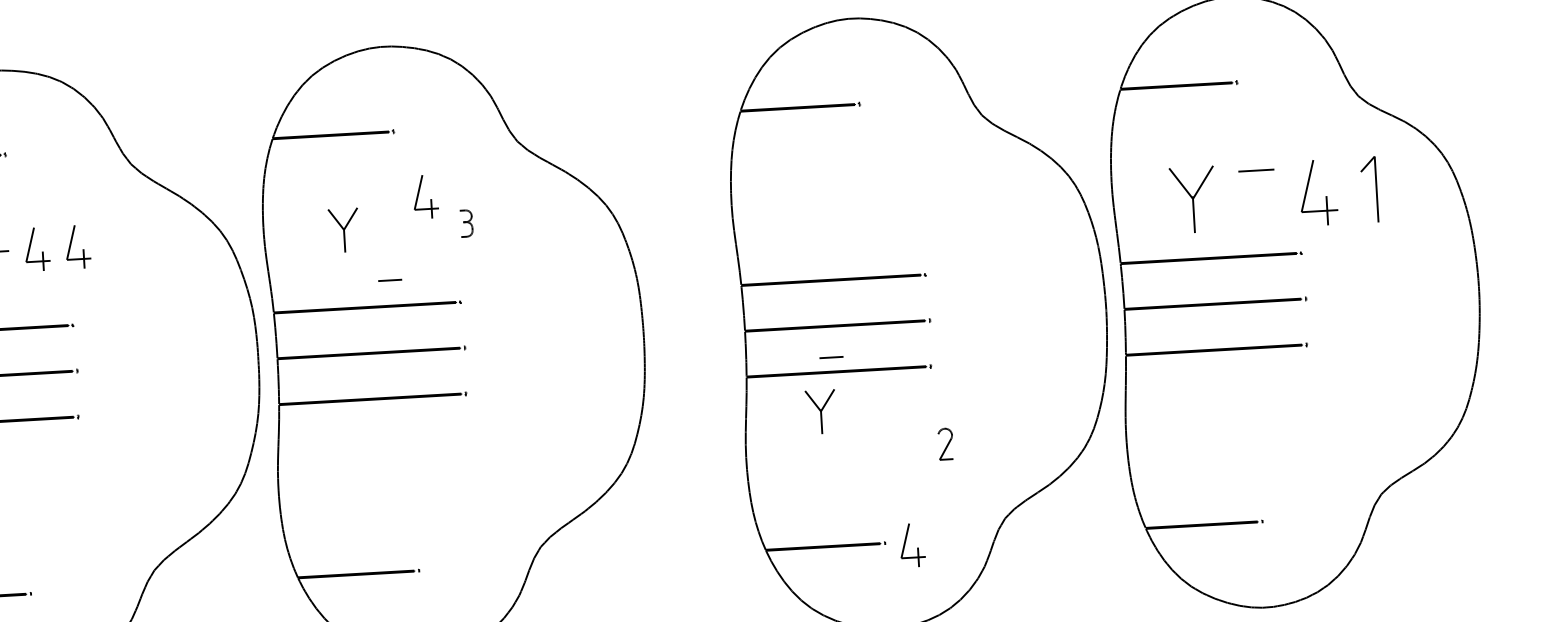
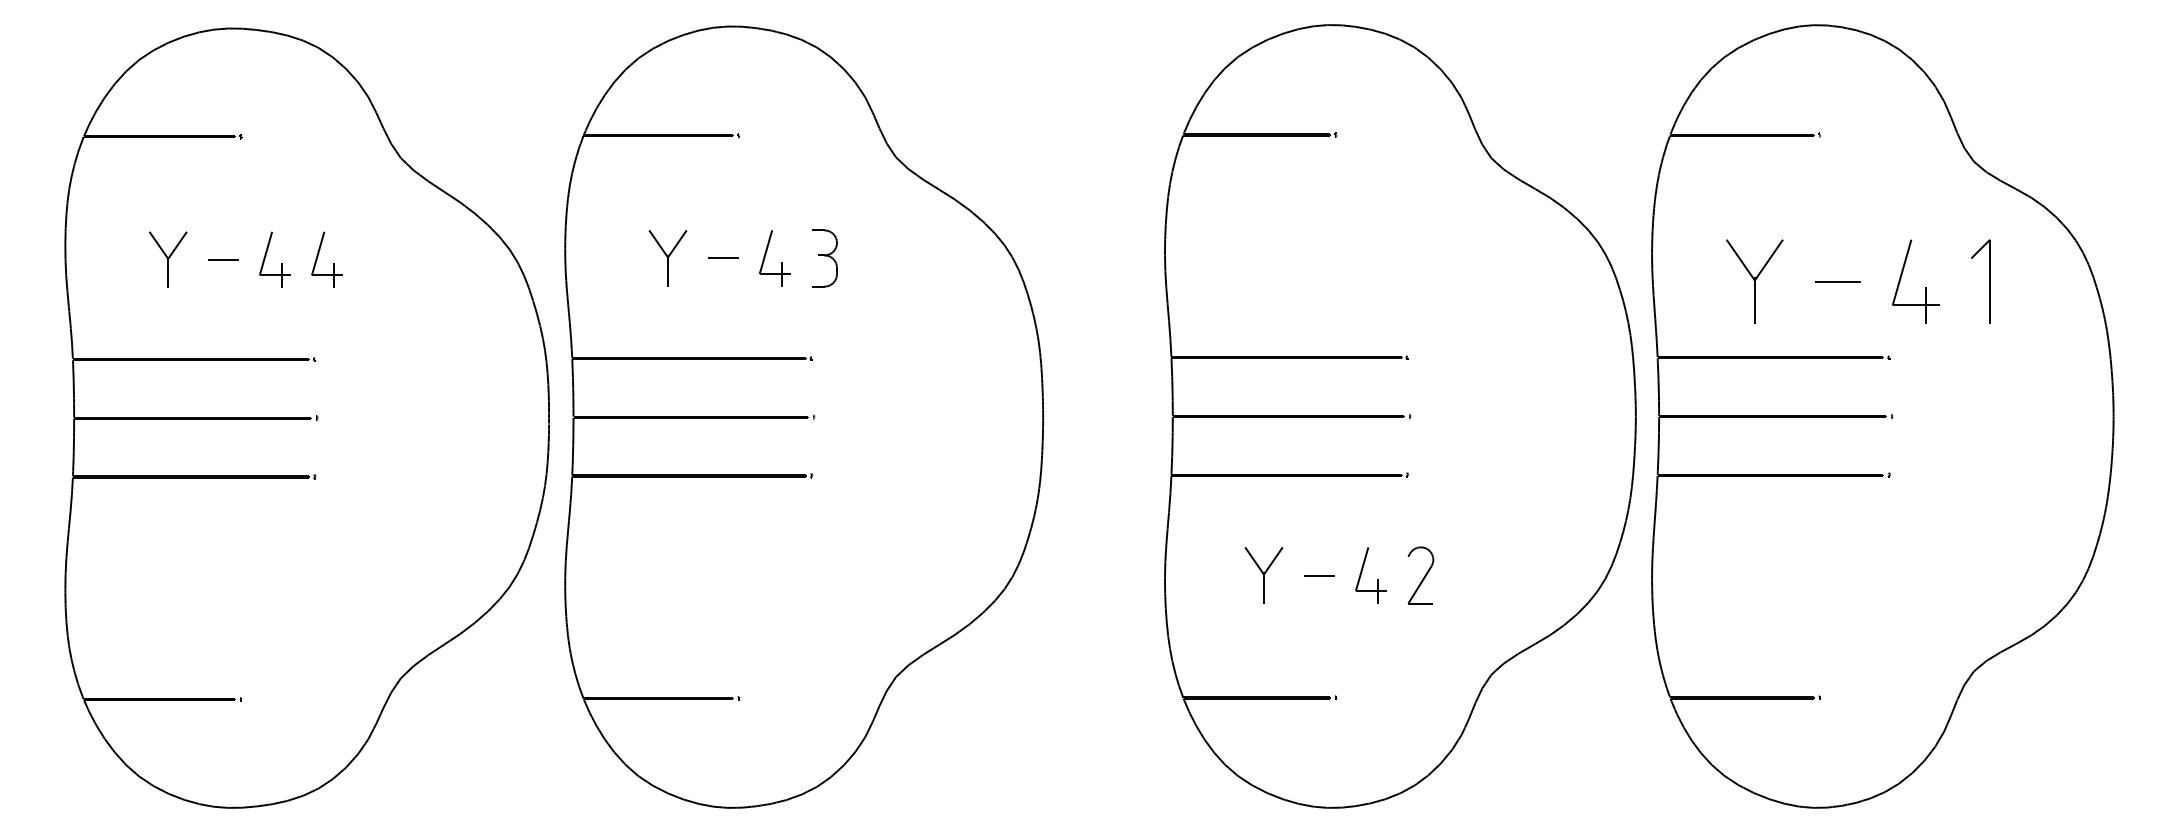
line: (1256, 170) -> (1837, 281), moved
part: (431, 199) -> (781, 262), moved
part: (466, 223) -> (824, 258), size x1.67
line: (390, 279) -> (723, 257), moved
line: (831, 357) -> (1319, 575), moved
part: (820, 412) -> (1263, 575), moved
part: (945, 444) -> (1420, 575), size x1.43
part: (917, 548) -> (1377, 579), moved

